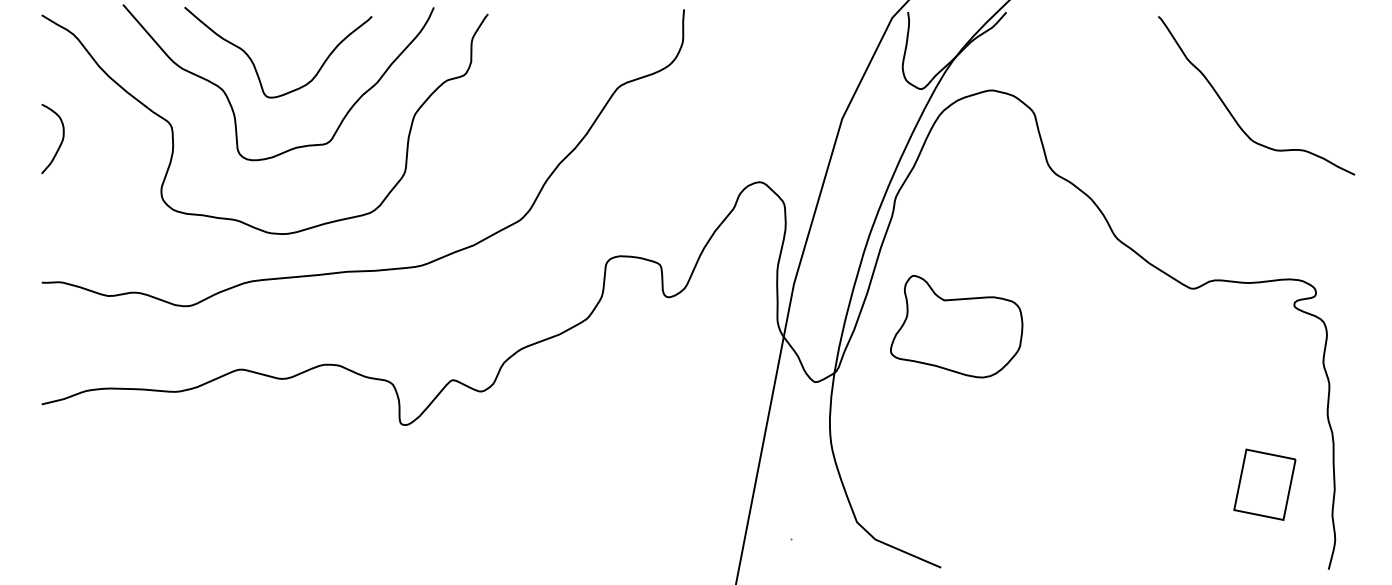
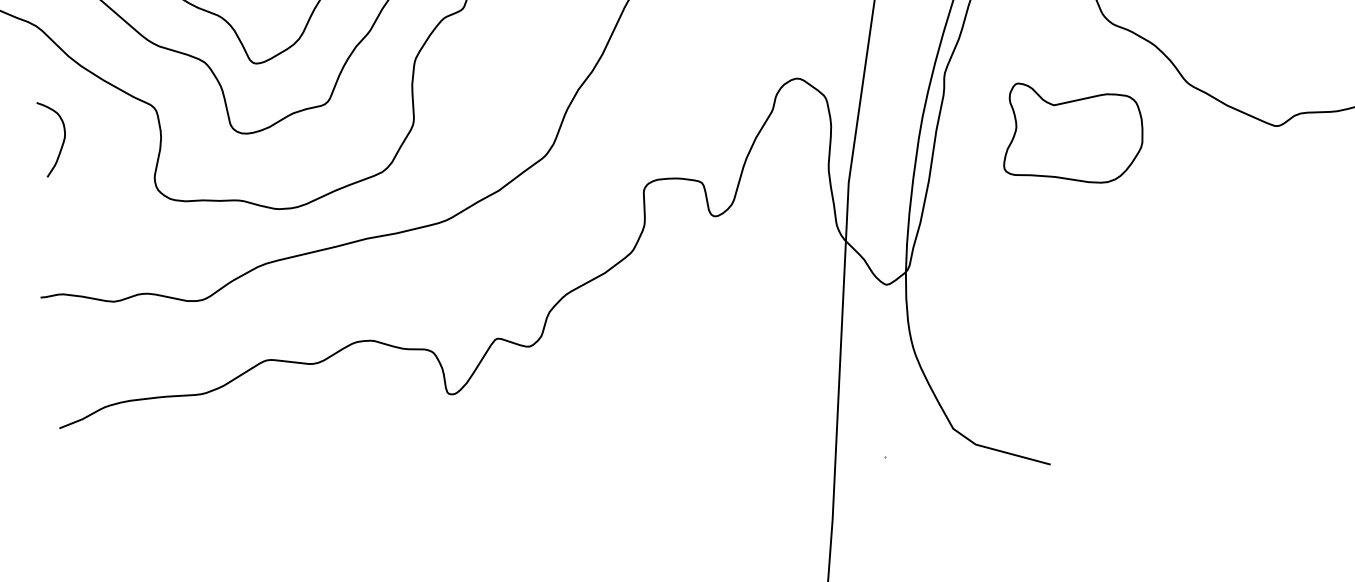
curve: (60, 142) -> (62, 140), moved
part: (956, 326) -> (1071, 131), moved

